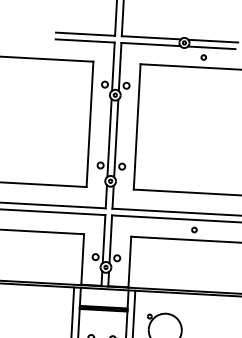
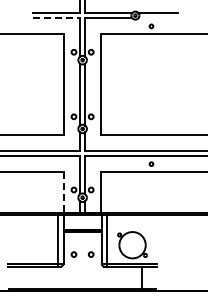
line: (85, 41) -> (56, 18), solid -> dashed
line: (211, 48) -> (157, 18), removed
line: (82, 259) -> (63, 192), solid -> dashed

